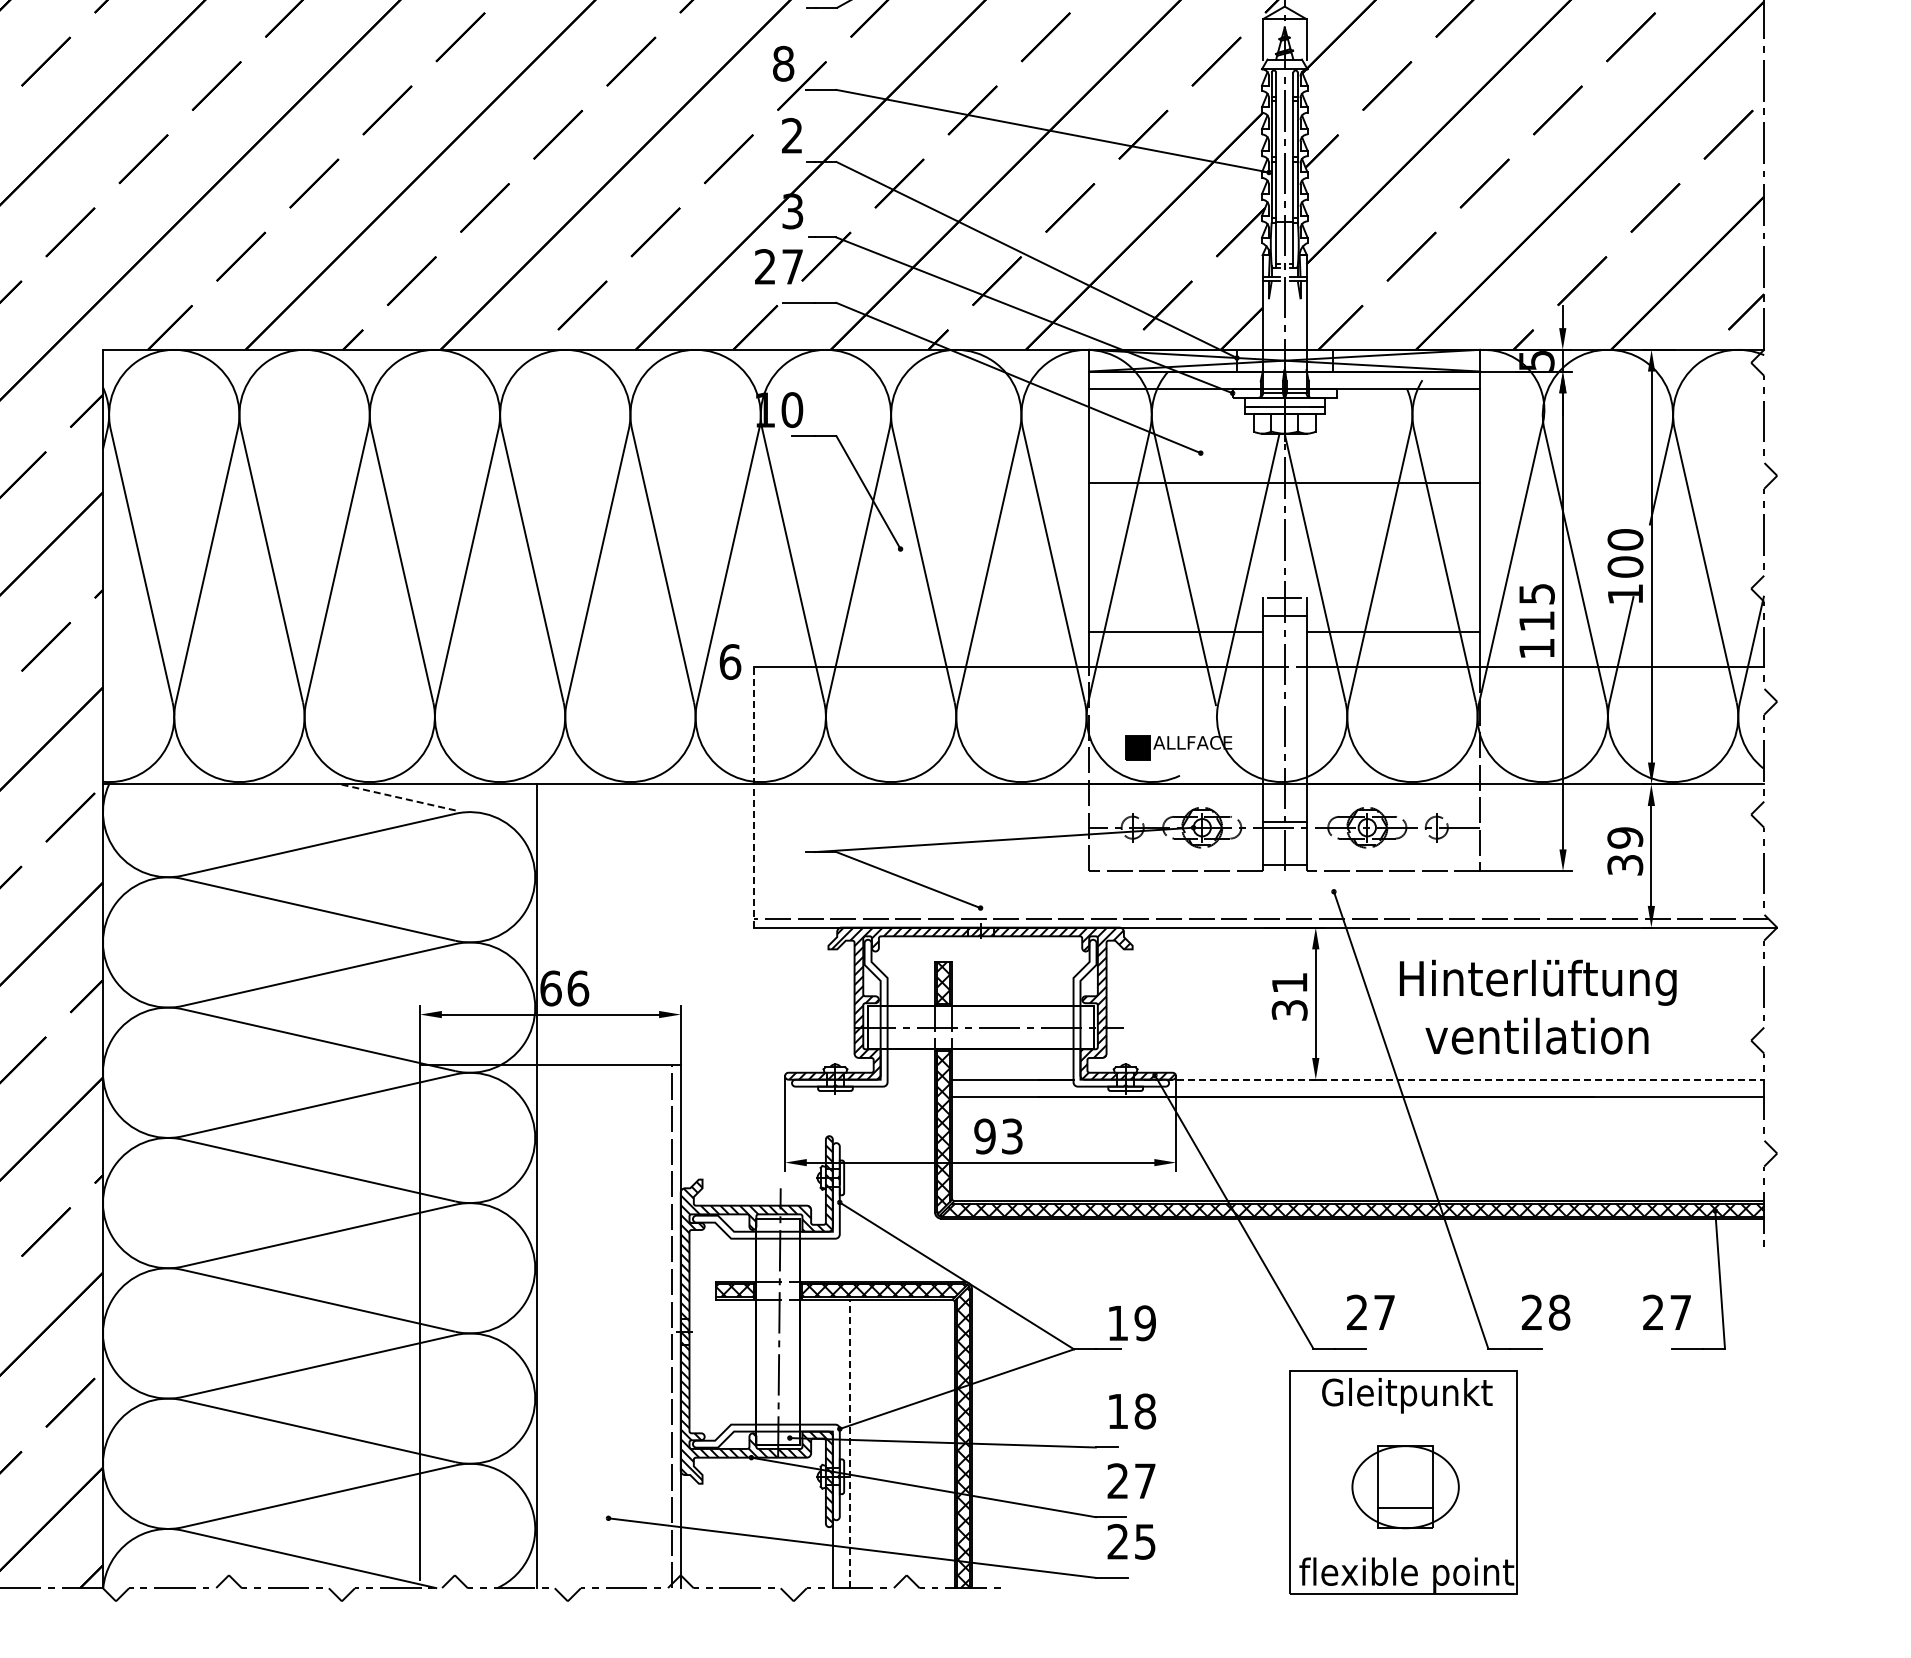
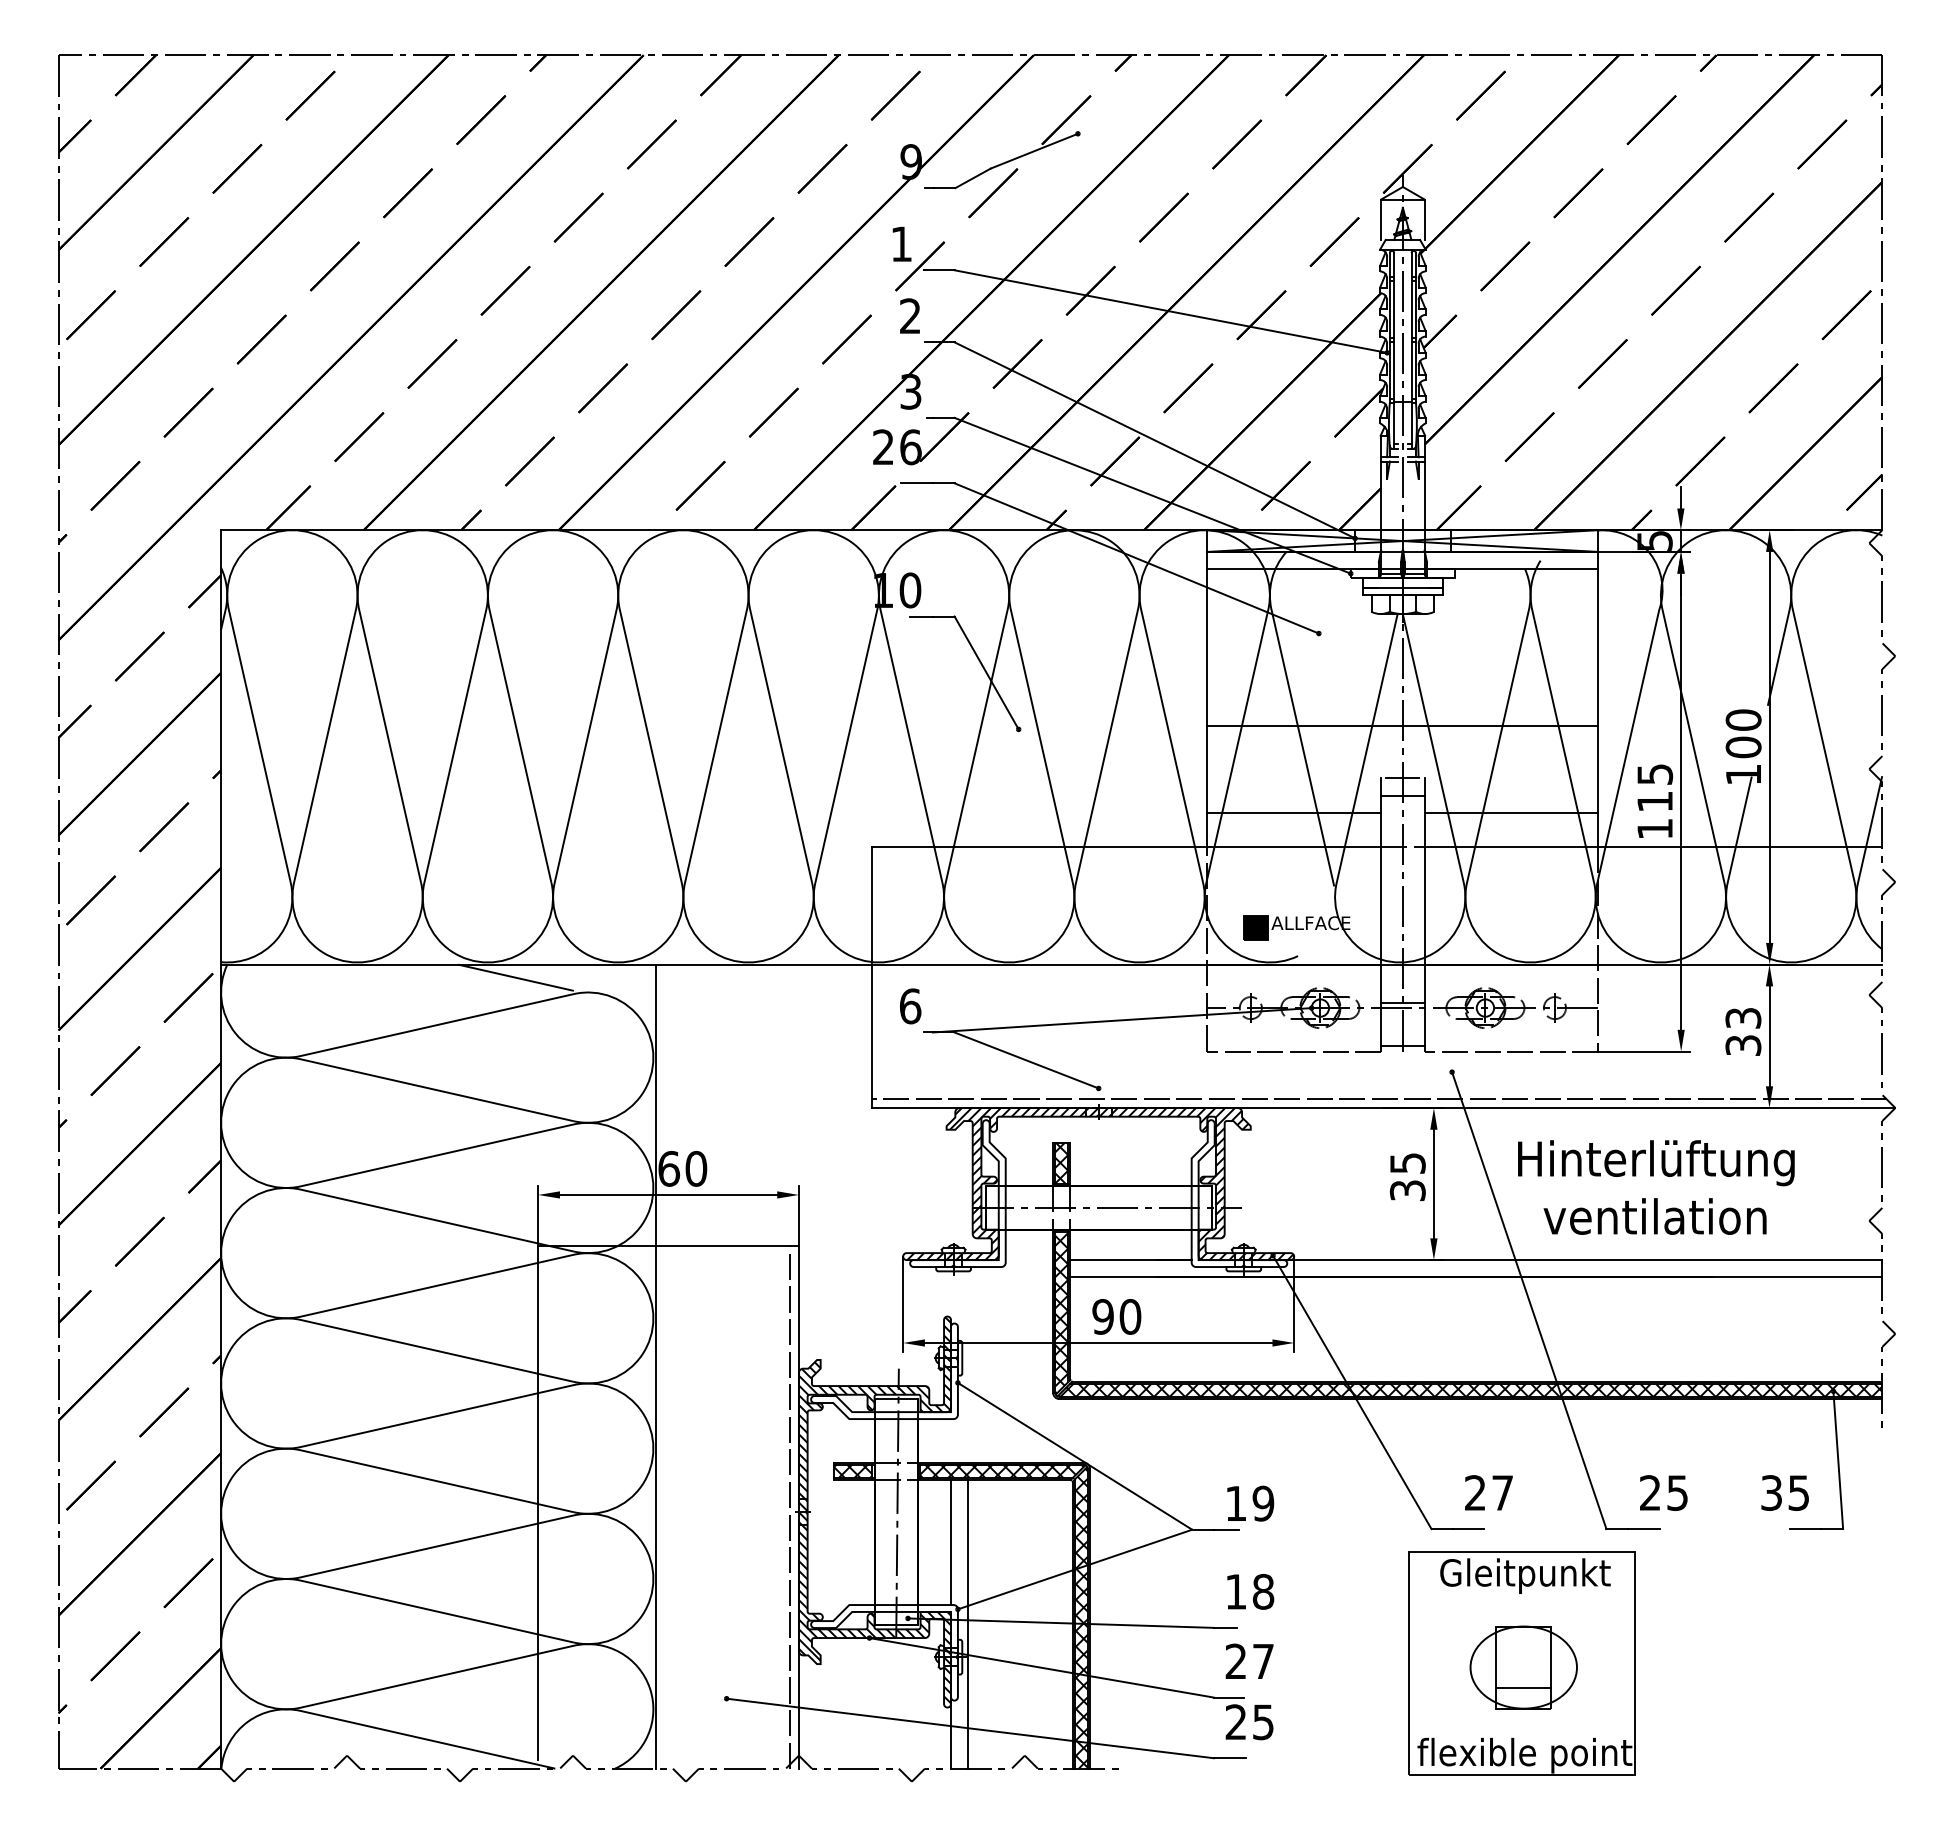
text: (783, 64) -> (901, 244), 8 -> 1
text: (792, 267) -> (910, 447), 27 -> 26
line: (1284, 483) -> (1402, 726), moved
text: (730, 662) -> (910, 1006), moved
line: (397, 797) -> (515, 977), dashed -> solid
line: (753, 797) -> (871, 977), dashed -> solid
text: (1625, 838) -> (1743, 1018), 39 -> 33
text: (1289, 983) -> (1407, 1163), 31 -> 35
text: (578, 988) -> (696, 1168), 66 -> 60
line: (1454, 1080) -> (1572, 1260), dashed -> solid
text: (1012, 1136) -> (1130, 1316), 93 -> 90
text: (1559, 1312) -> (1677, 1492), 28 -> 25
text: (1666, 1312) -> (1784, 1492), 27 -> 35
line: (832, 1362) -> (950, 1542), added
line: (850, 1443) -> (968, 1623), dashed -> solid

